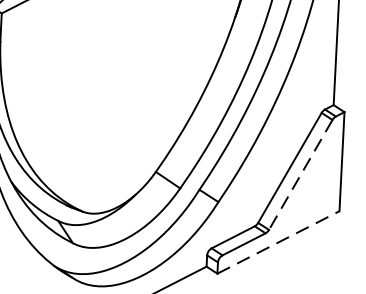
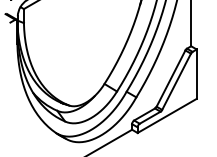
line: (300, 174) -> (176, 81), dashed -> solid
line: (279, 241) -> (167, 115), dashed -> solid

